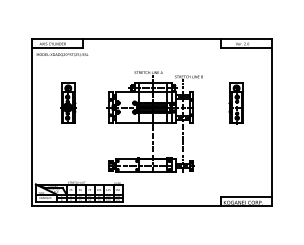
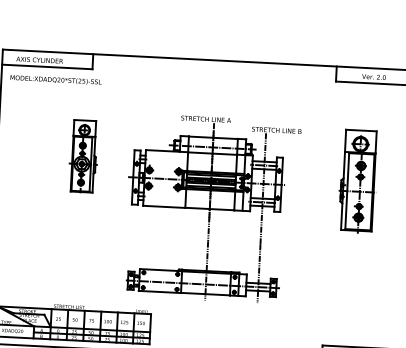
part: (68, 102) -> (83, 155), moved
part: (235, 103) -> (356, 181), size x1.4

